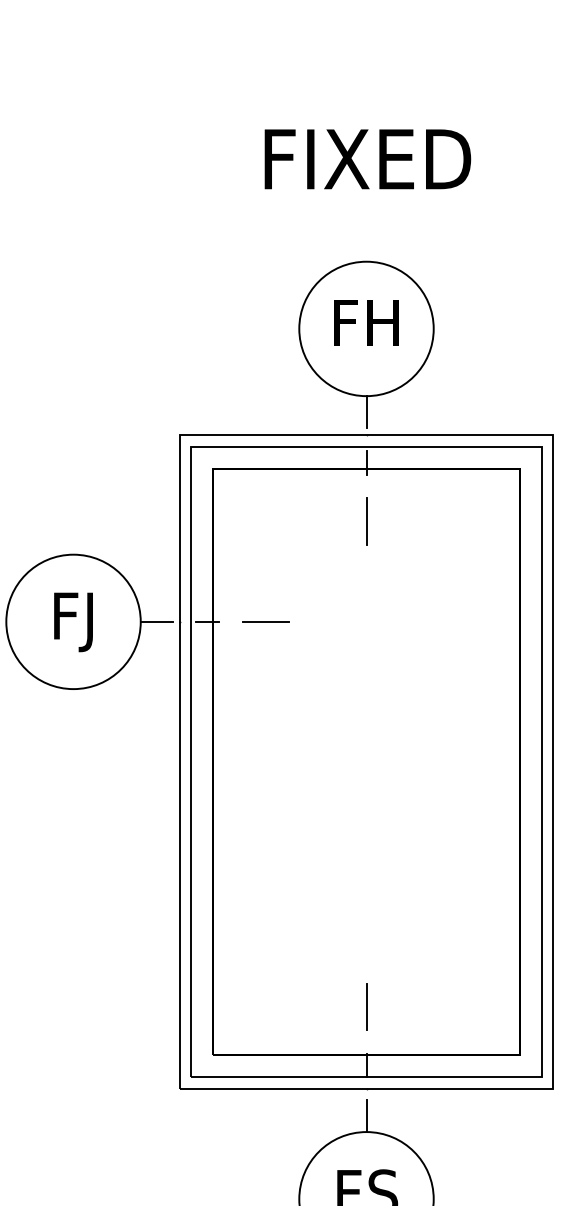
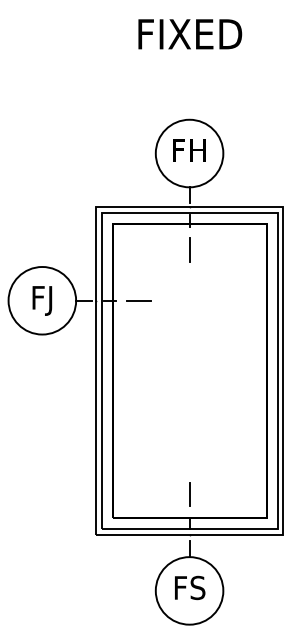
text: (368, 159) -> (190, 34), moved

